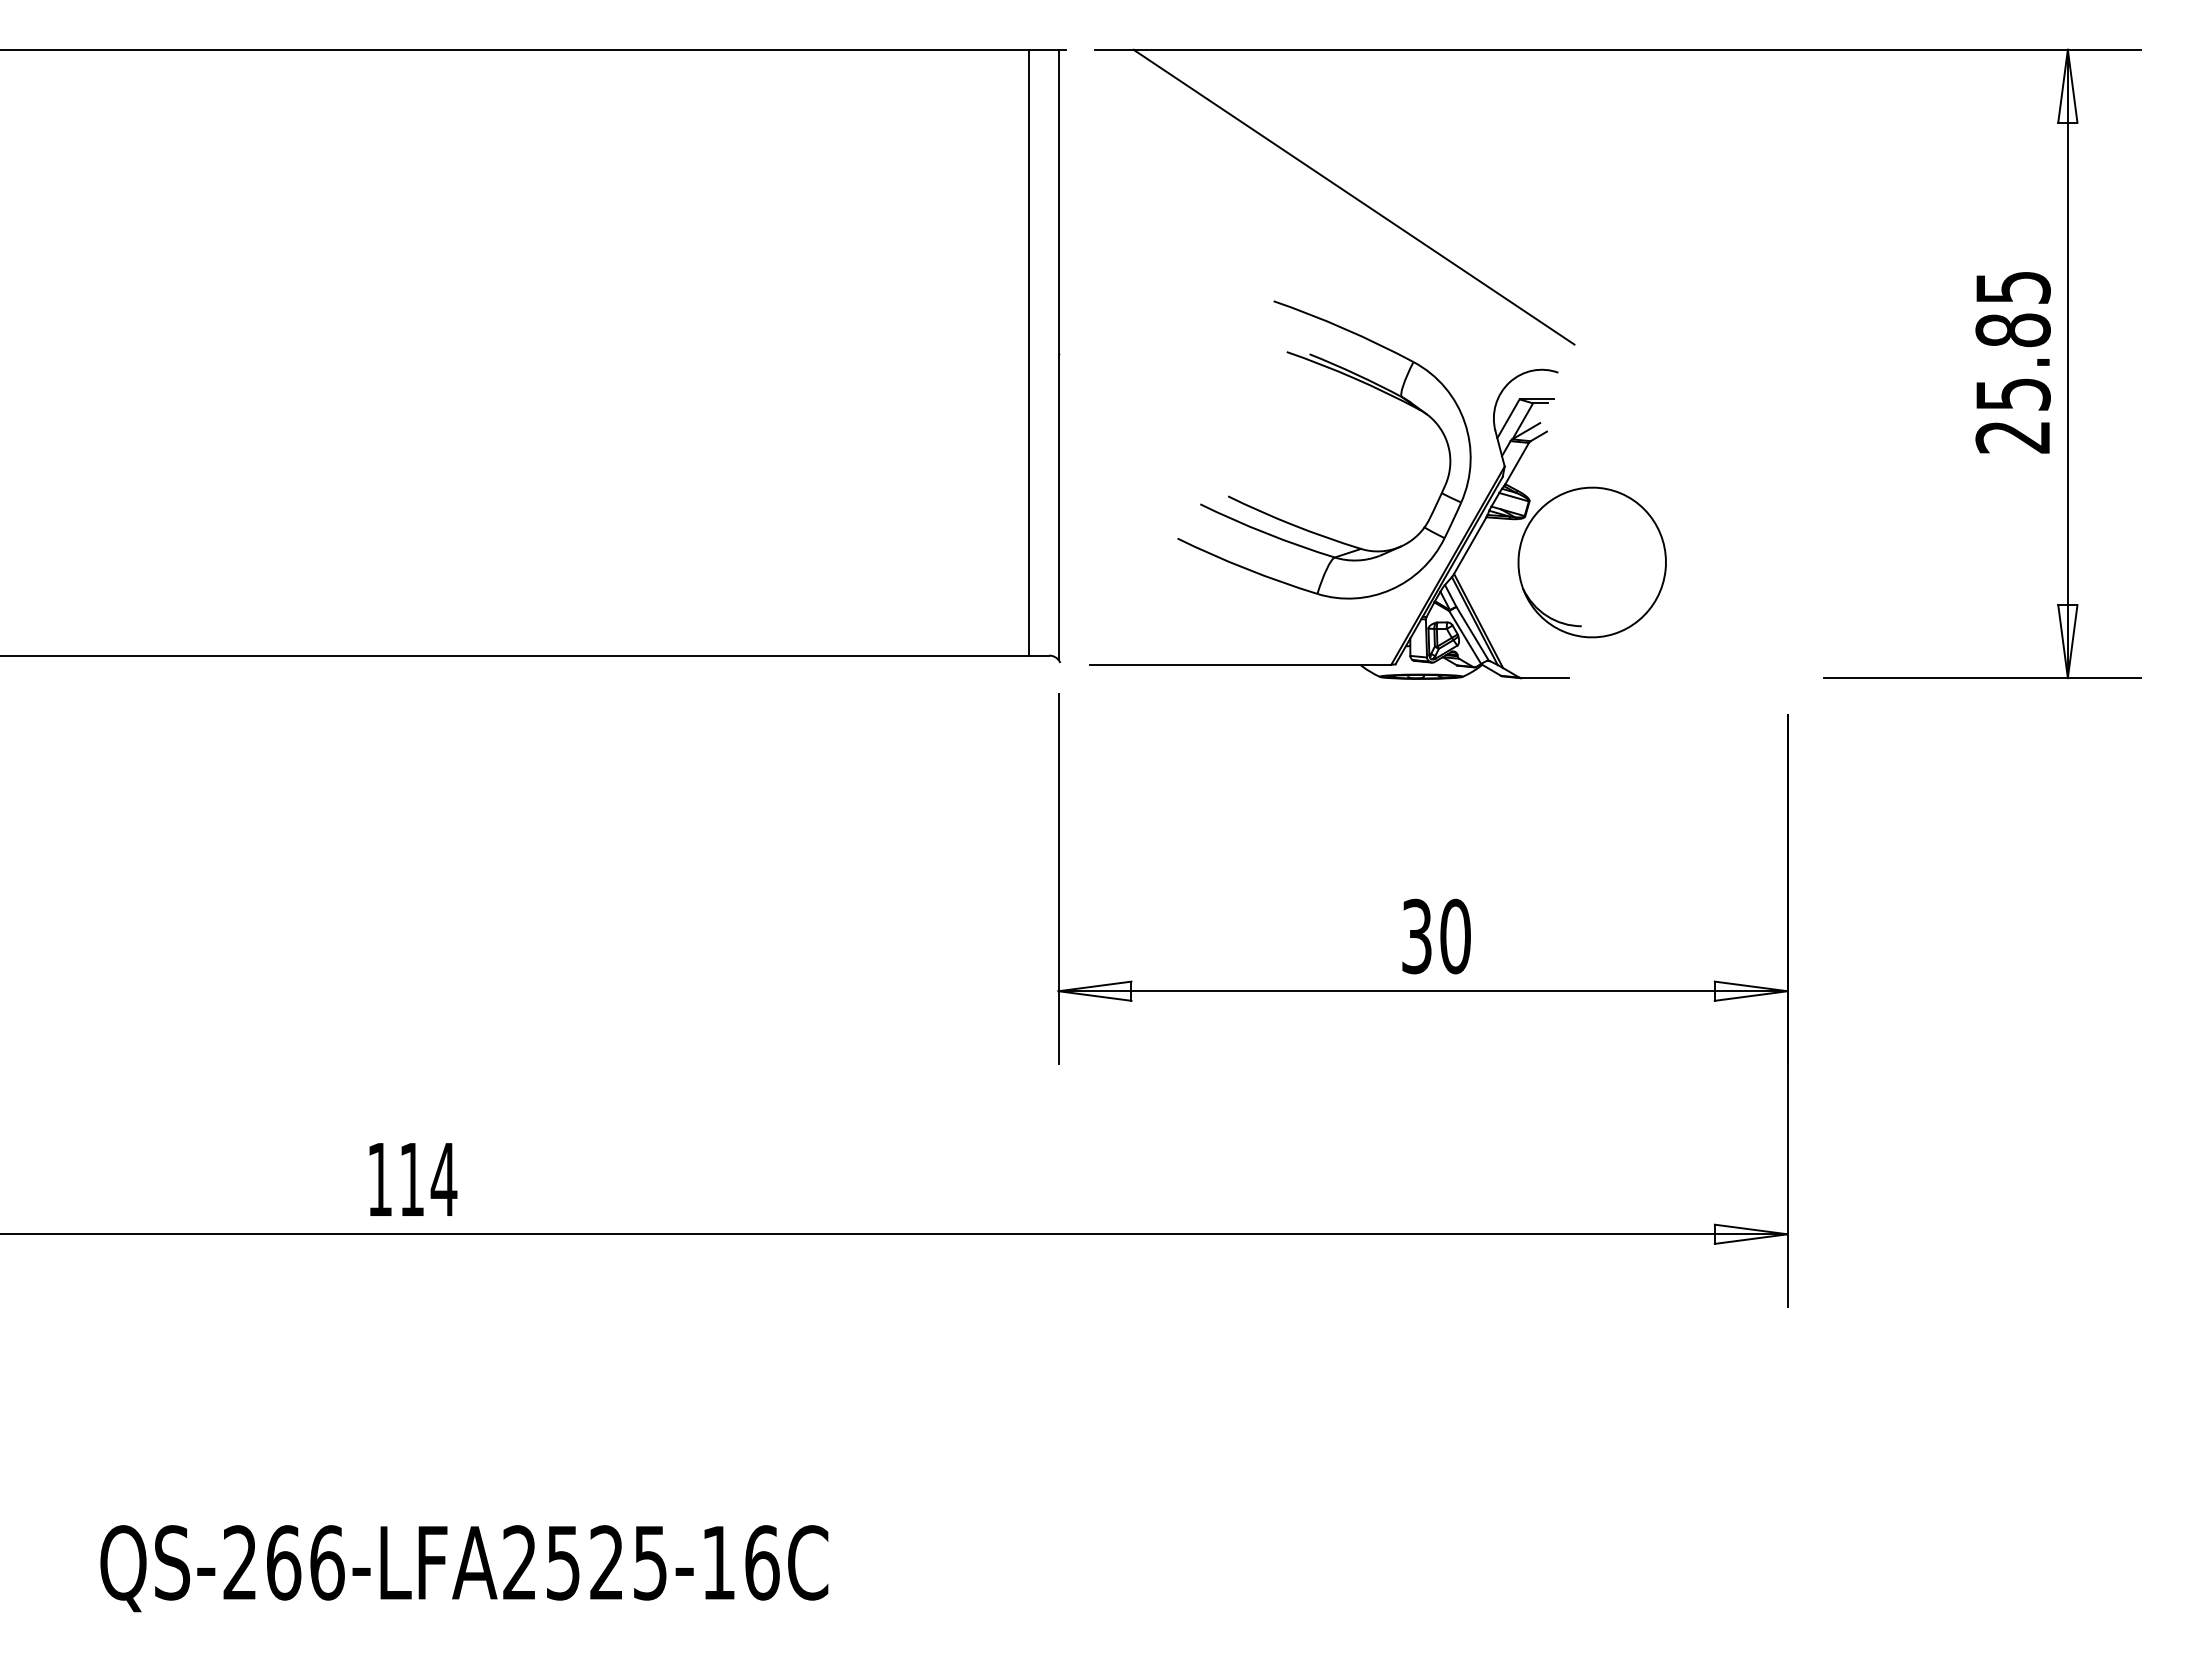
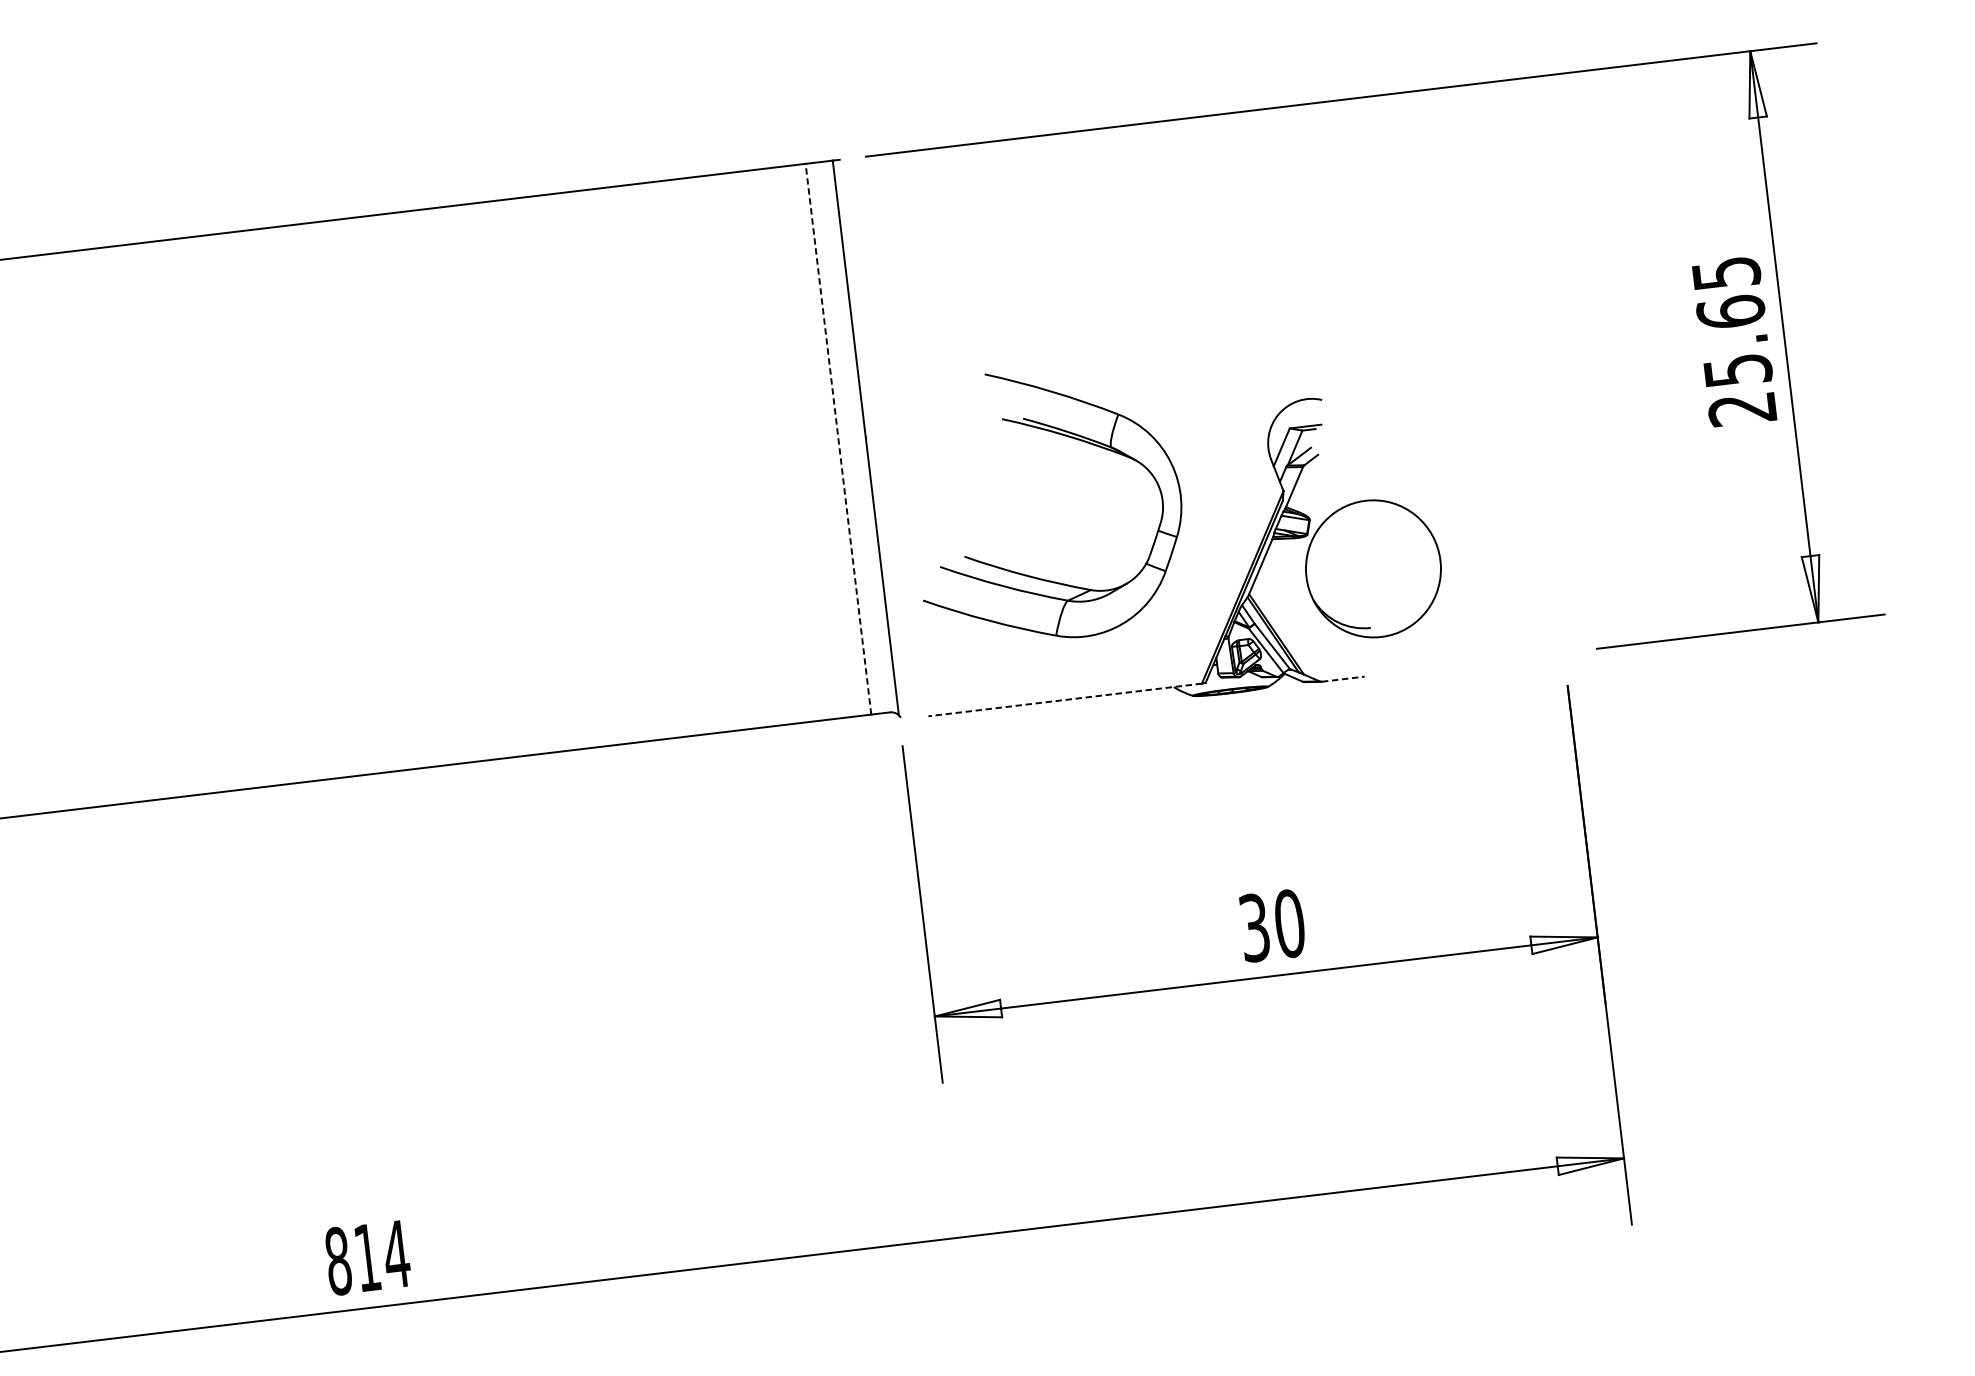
line: (1353, 196) -> (1116, 262), removed
text: (2012, 330) -> (1730, 312), 25.85 -> 25.65
line: (1028, 352) -> (838, 439), solid -> dashed
part: (1351, 378) -> (1063, 436), moved
line: (1240, 664) -> (1064, 699), solid -> dashed
line: (1545, 678) -> (1343, 679), solid -> dashed
text: (379, 1179) -> (337, 1261), 114 -> 814

